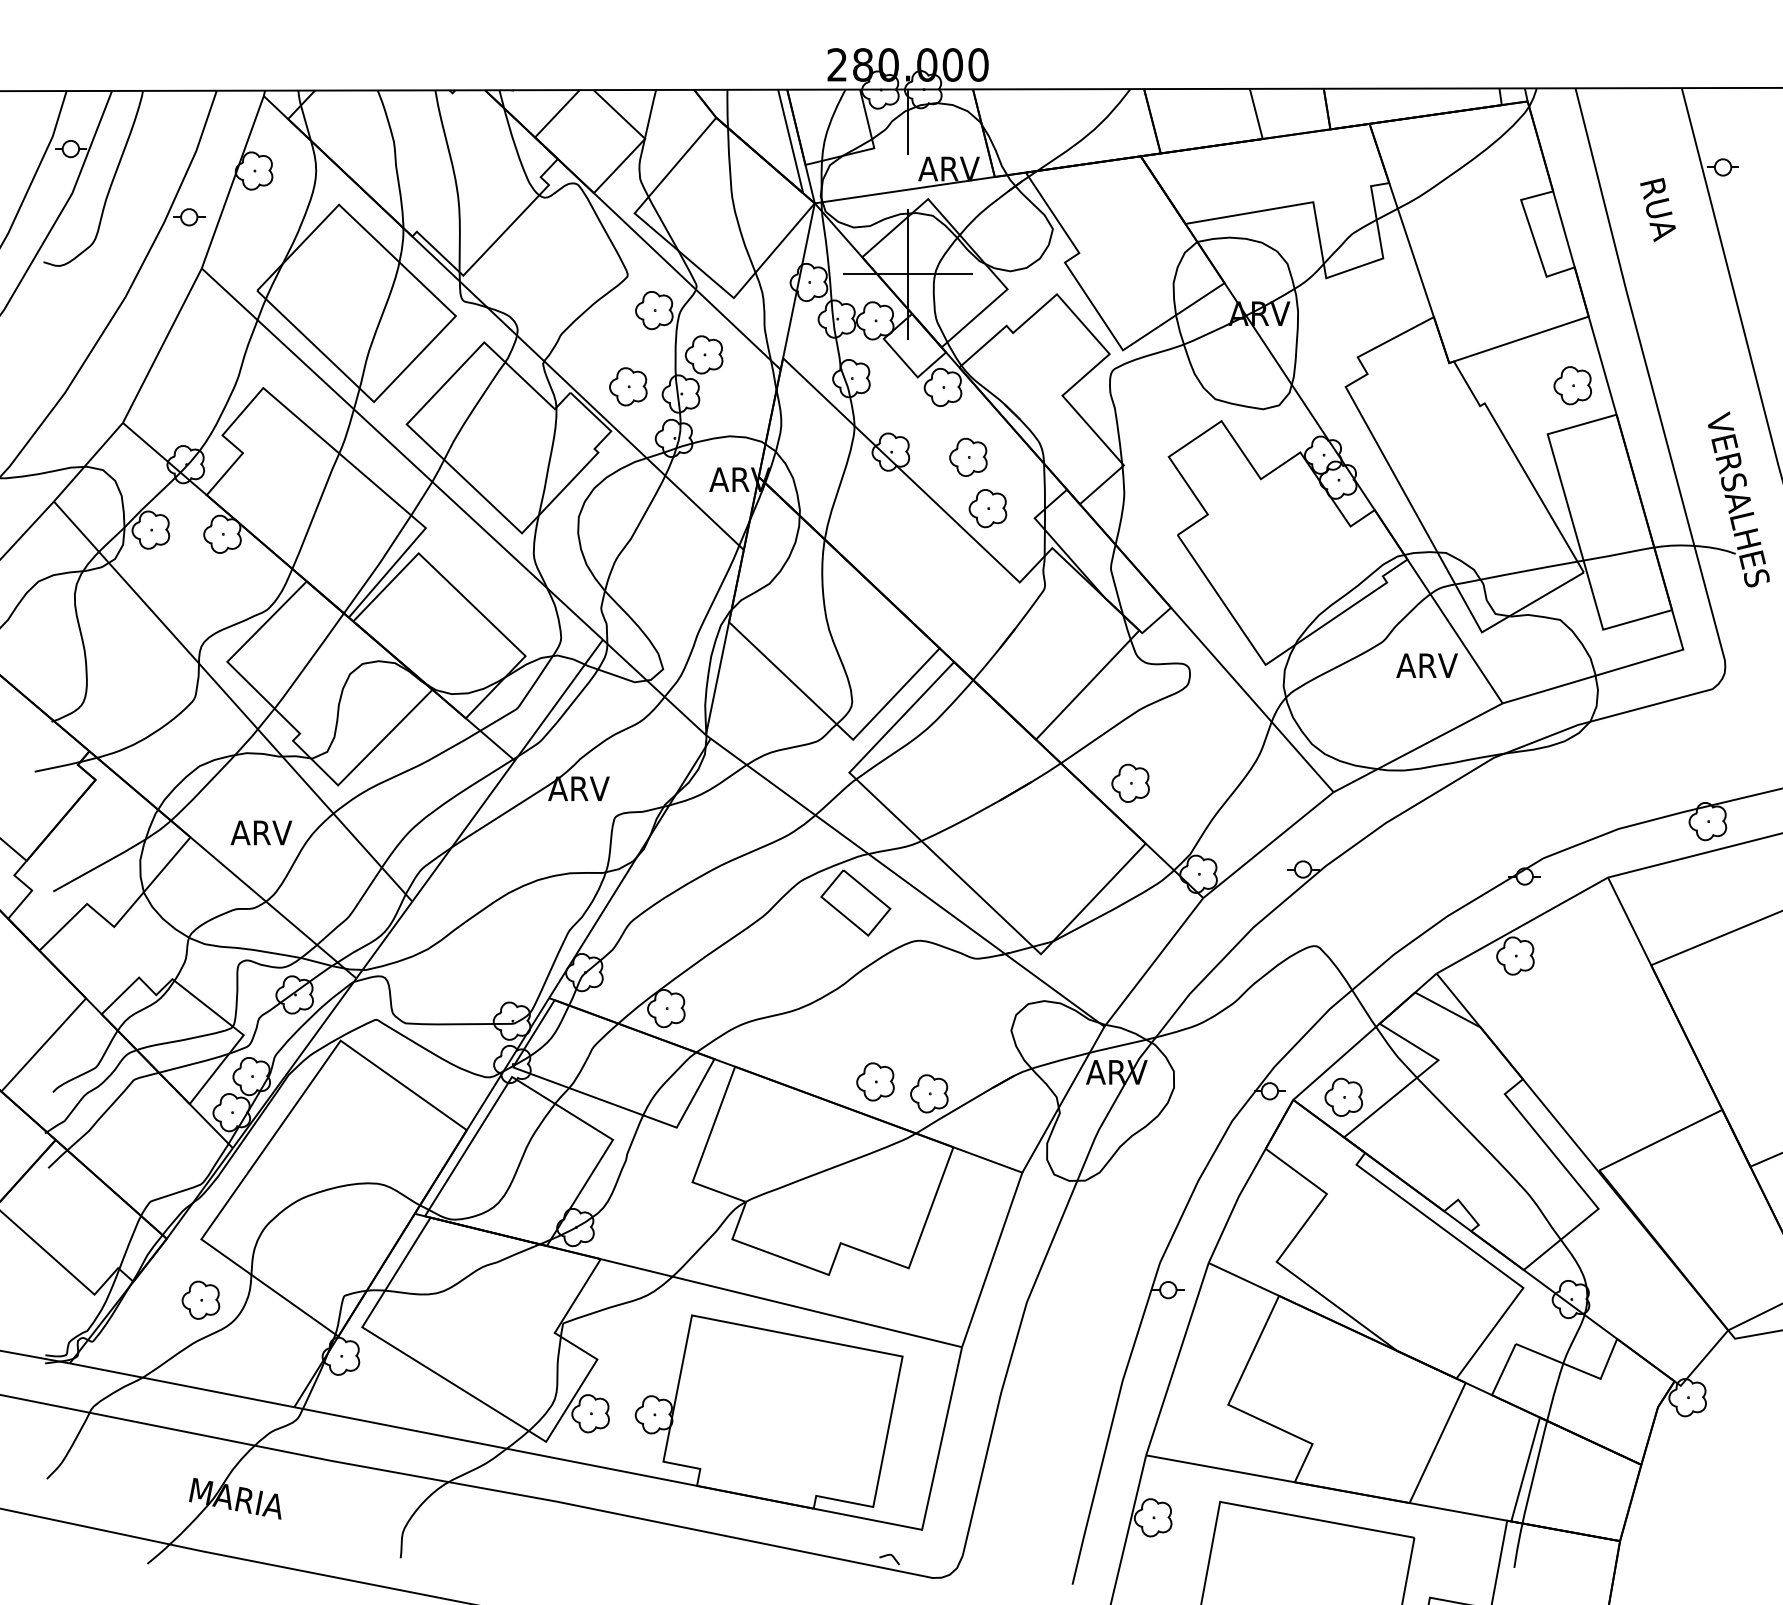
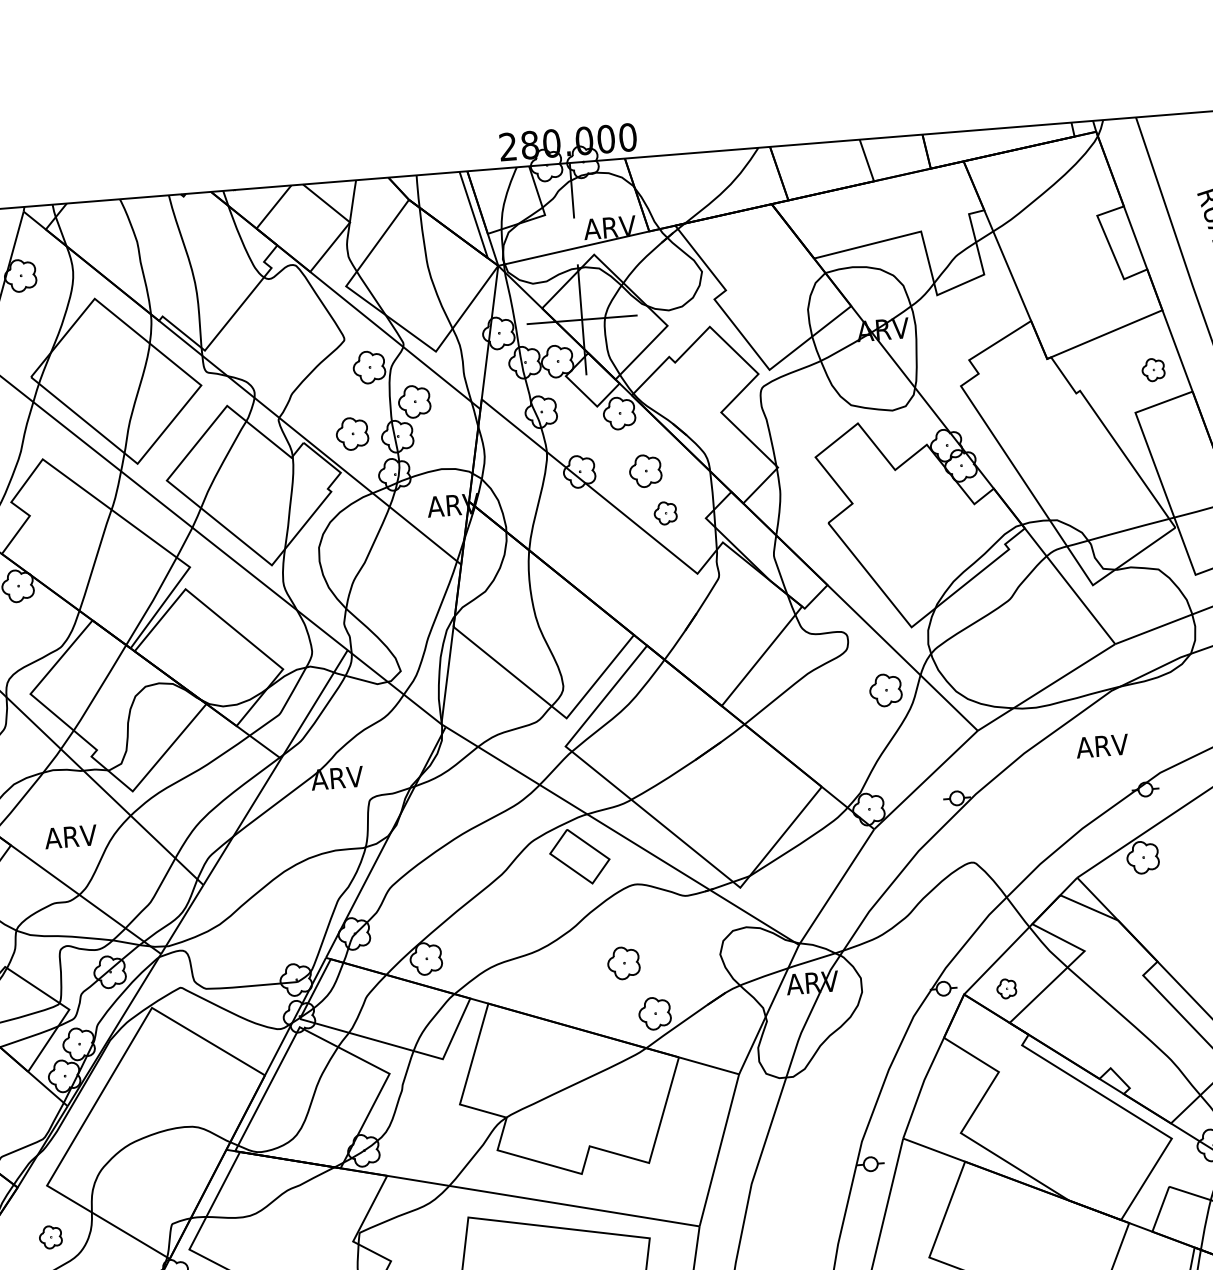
part: (1572, 385) -> (1153, 369), size x0.7
part: (987, 508) -> (665, 513), size x0.7
text: (1426, 665) -> (1101, 746), moved
part: (1130, 782) -> (885, 689), moved
part: (875, 1081) -> (623, 962), moved
part: (1343, 1096) -> (1006, 988), size x0.6
part: (200, 1299) -> (50, 1236), size x0.7

